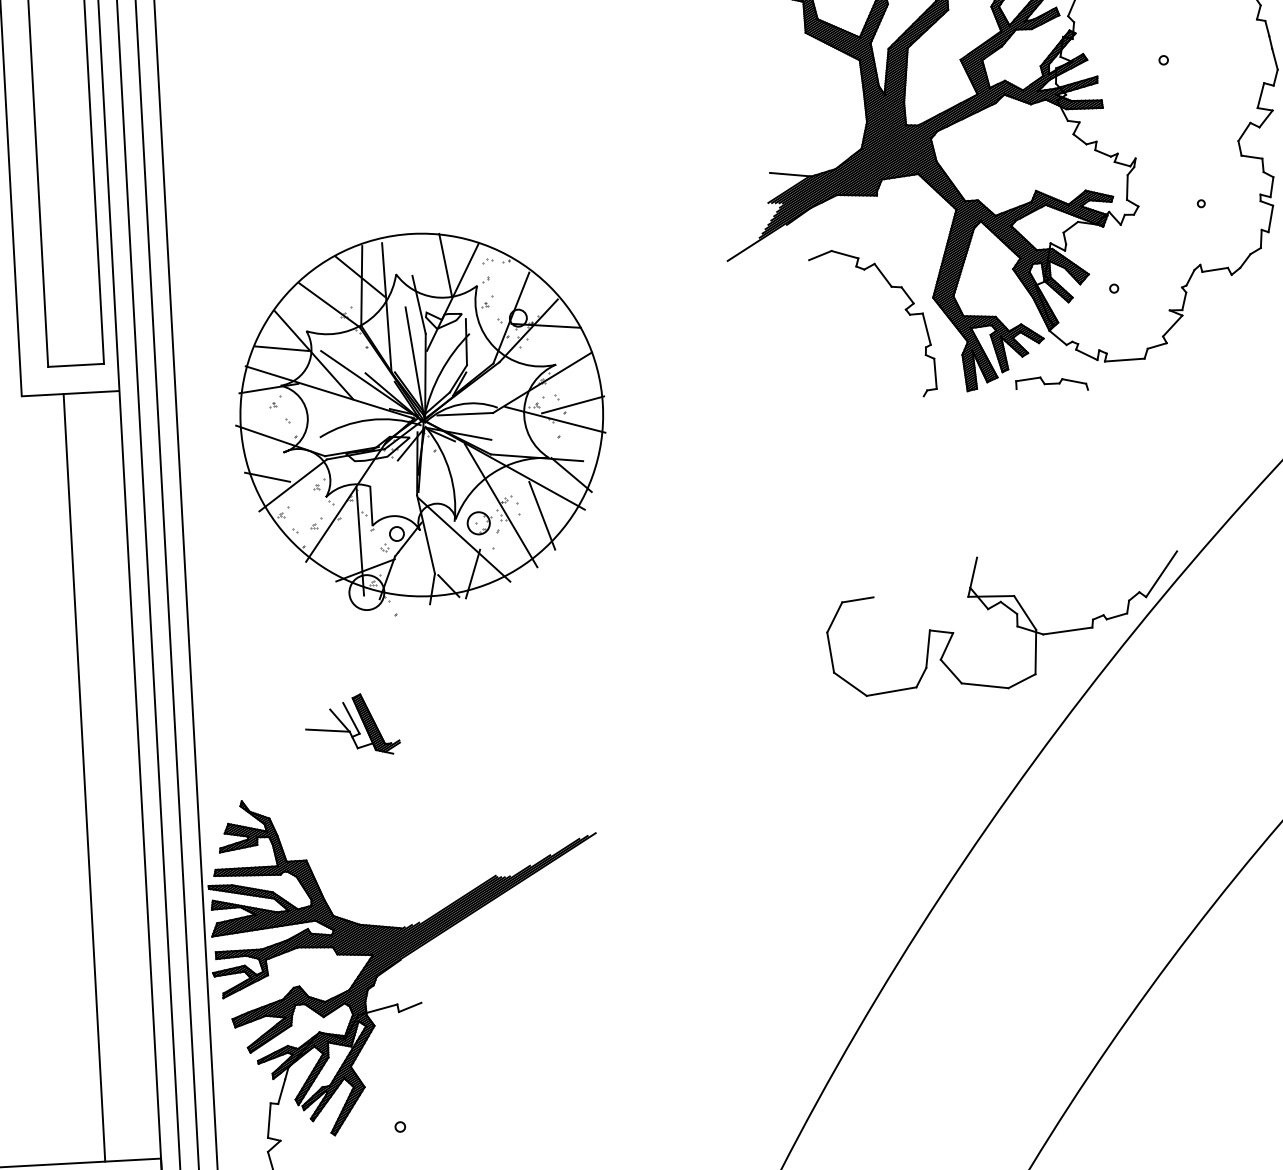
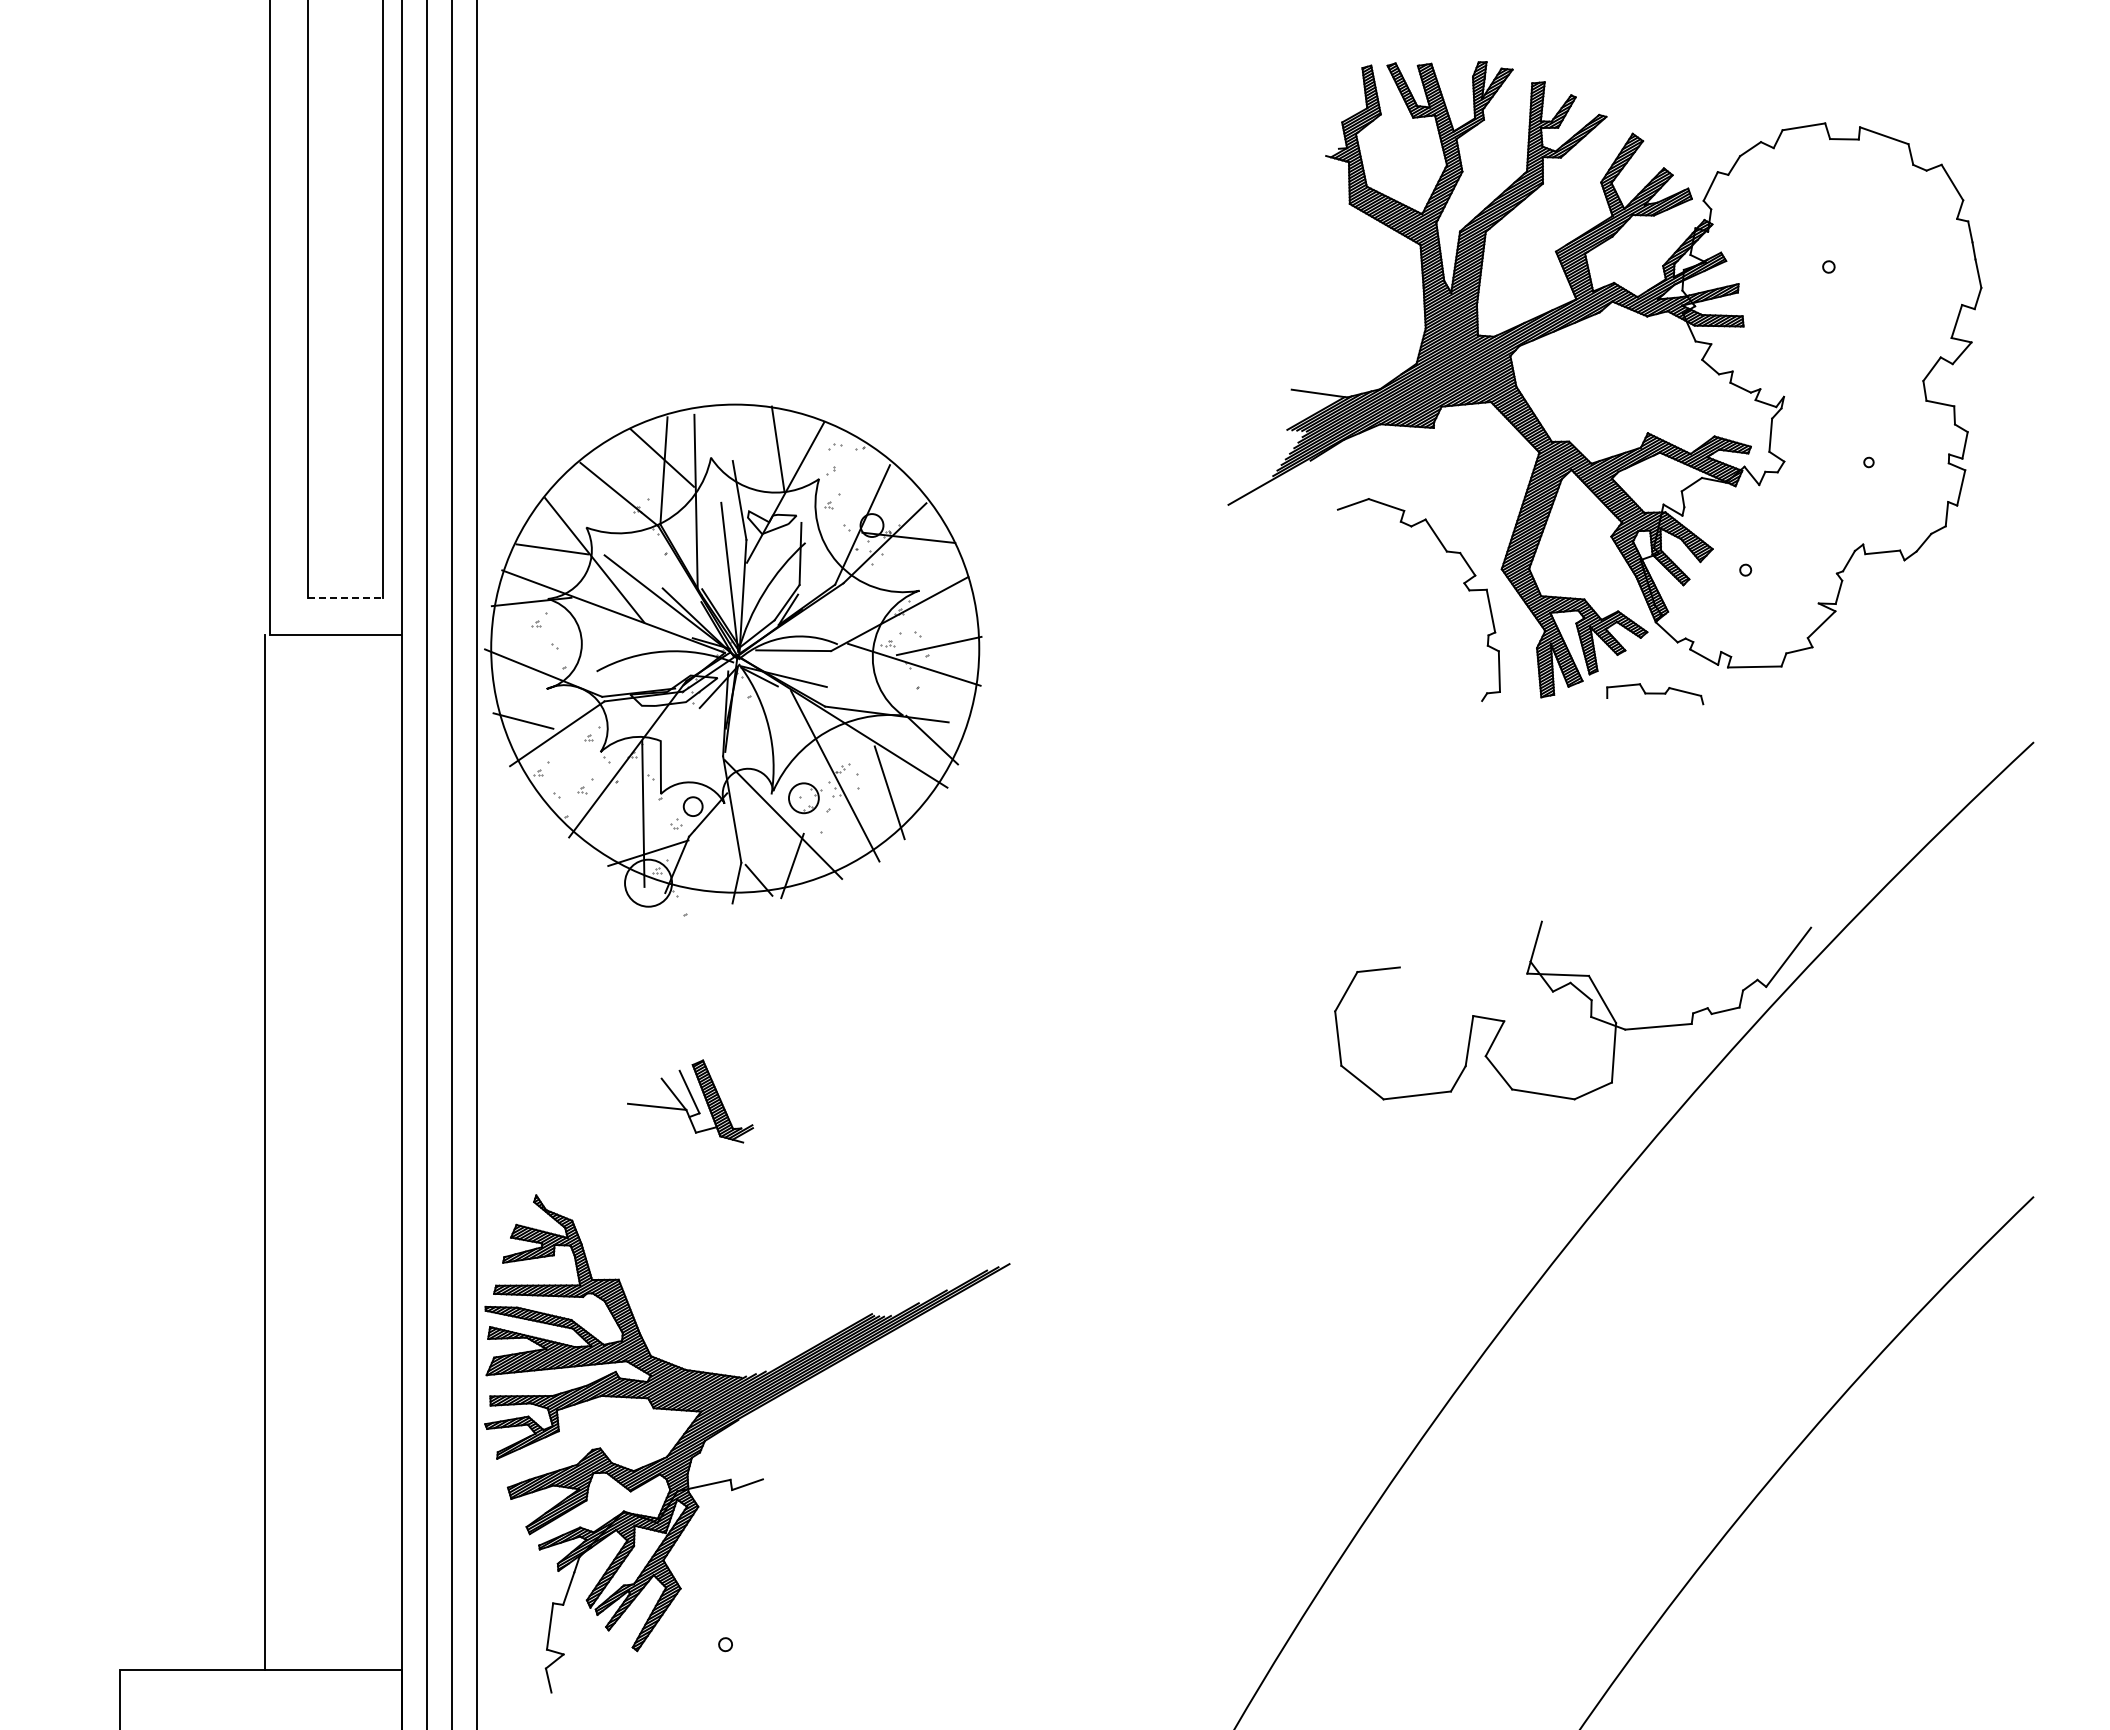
line: (76, 365) -> (345, 597), solid -> dashed
part: (420, 423) -> (733, 659), moved
line: (84, 777) -> (264, 1152), moved

